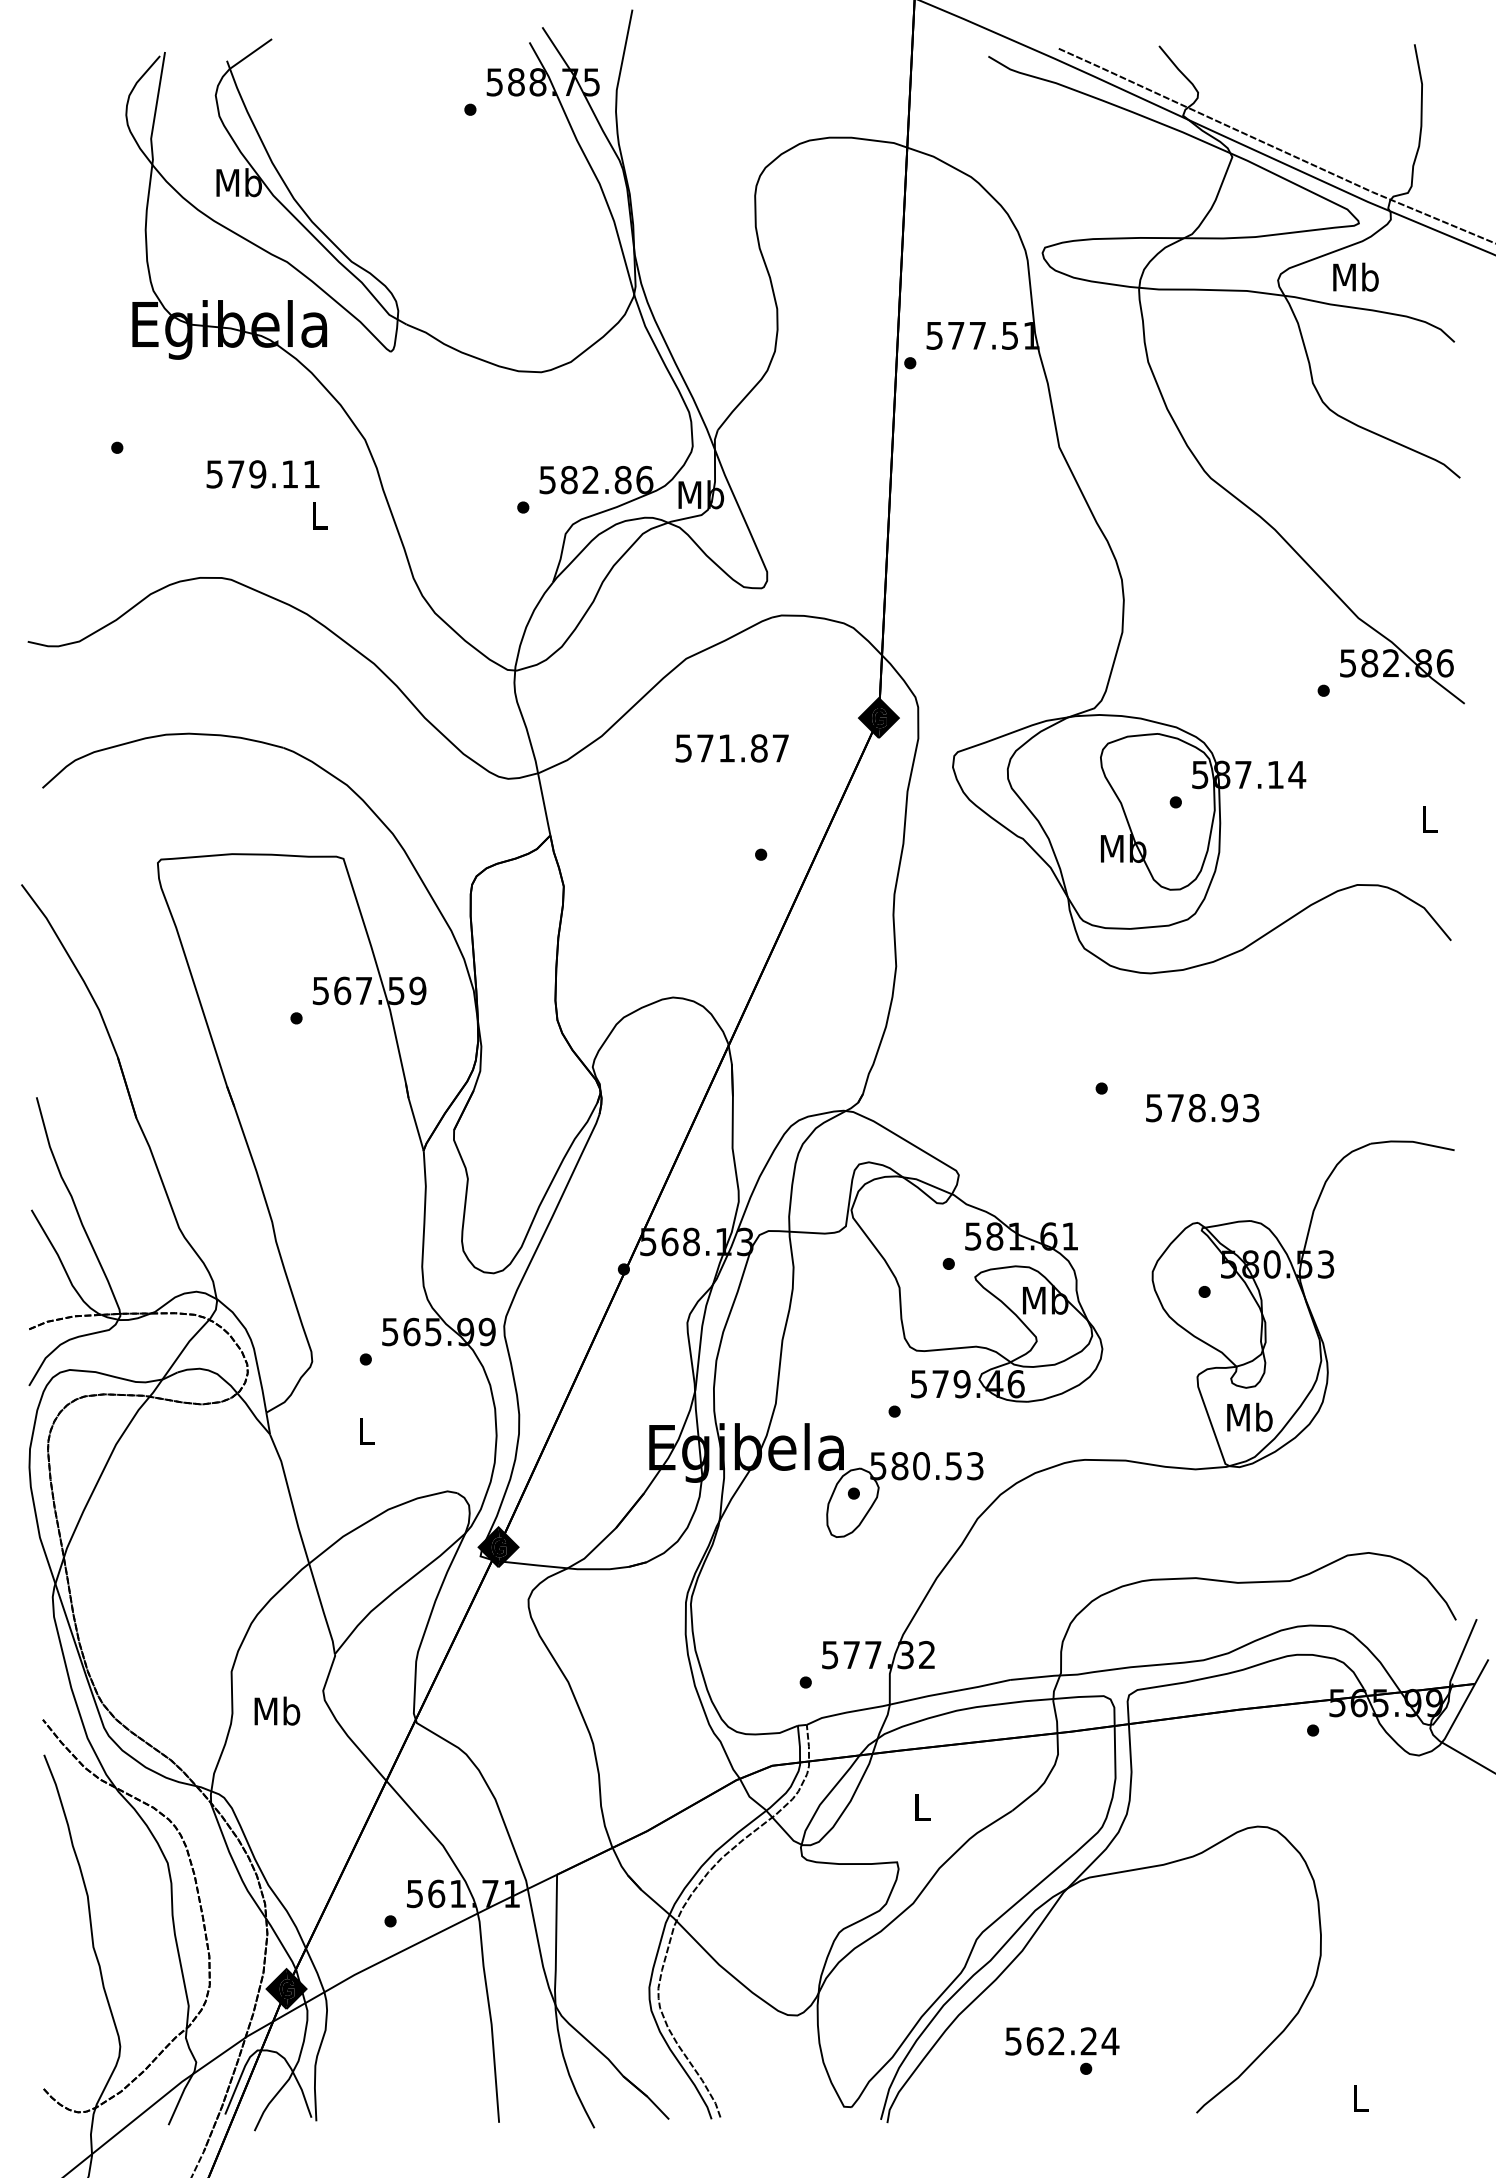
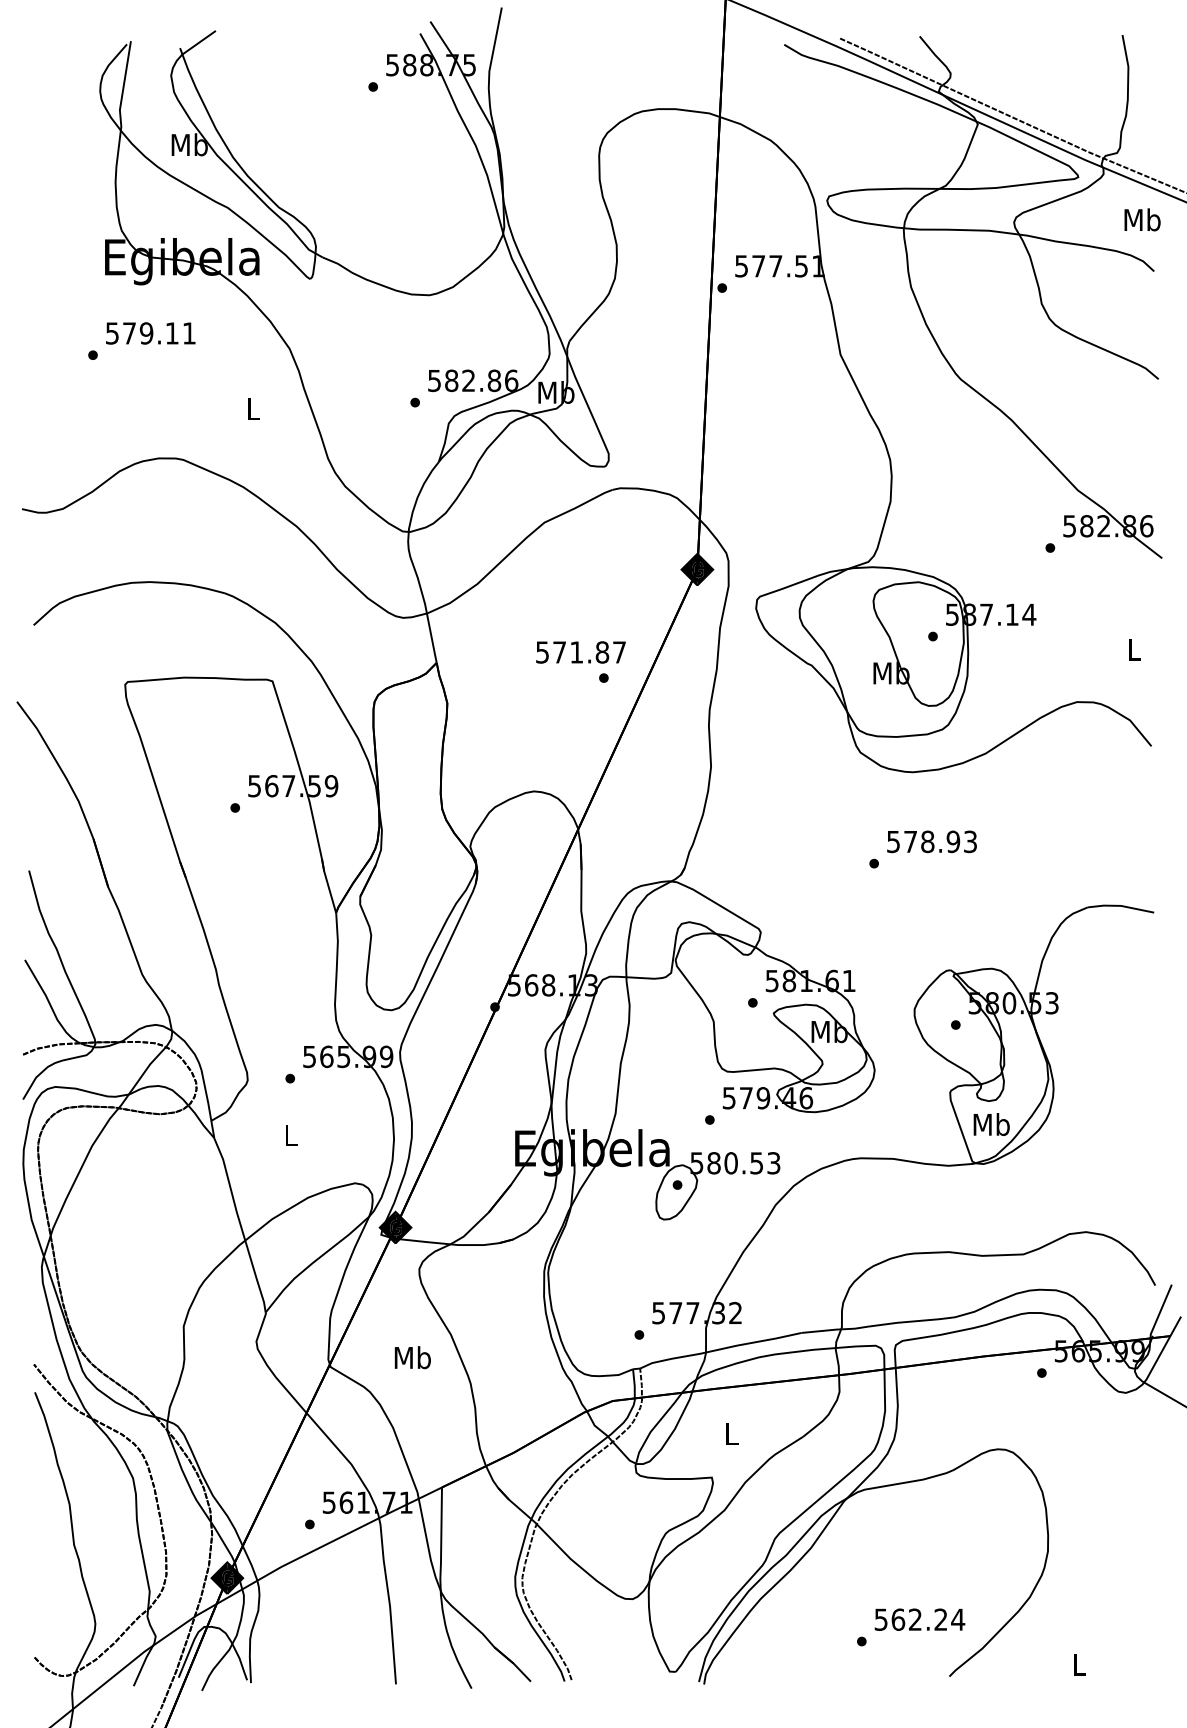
text: (1355, 276) -> (1142, 219), moved
text: (262, 474) -> (150, 333), moved
text: (731, 748) -> (580, 652), moved
text: (1202, 1108) -> (931, 842), moved
text: (277, 1710) -> (412, 1357), moved
text: (1062, 2041) -> (920, 1619), moved

